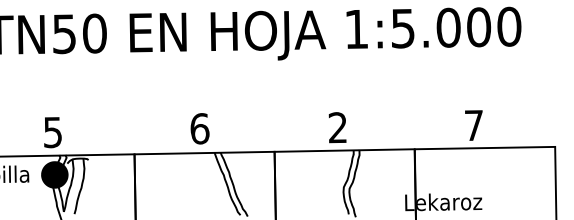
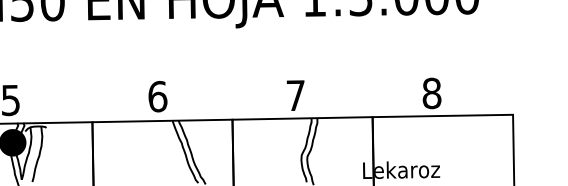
text: (473, 125) -> (431, 93), 7 -> 8
text: (337, 127) -> (295, 95), 2 -> 7

